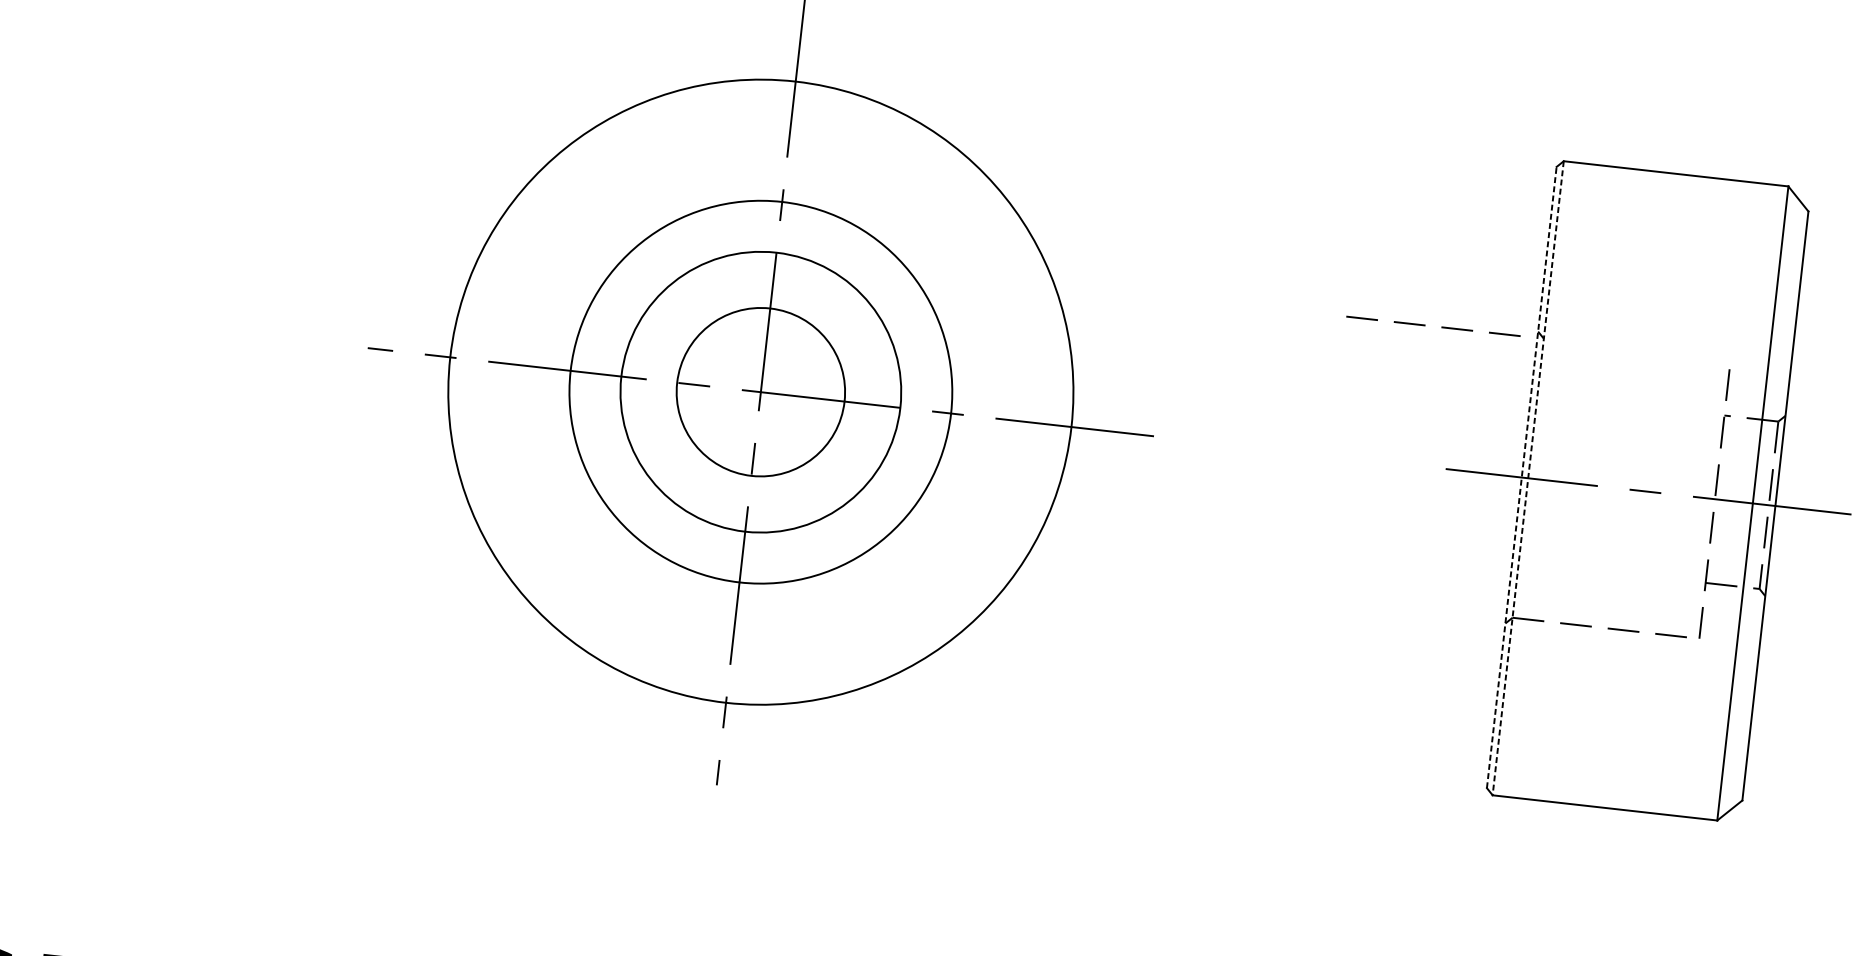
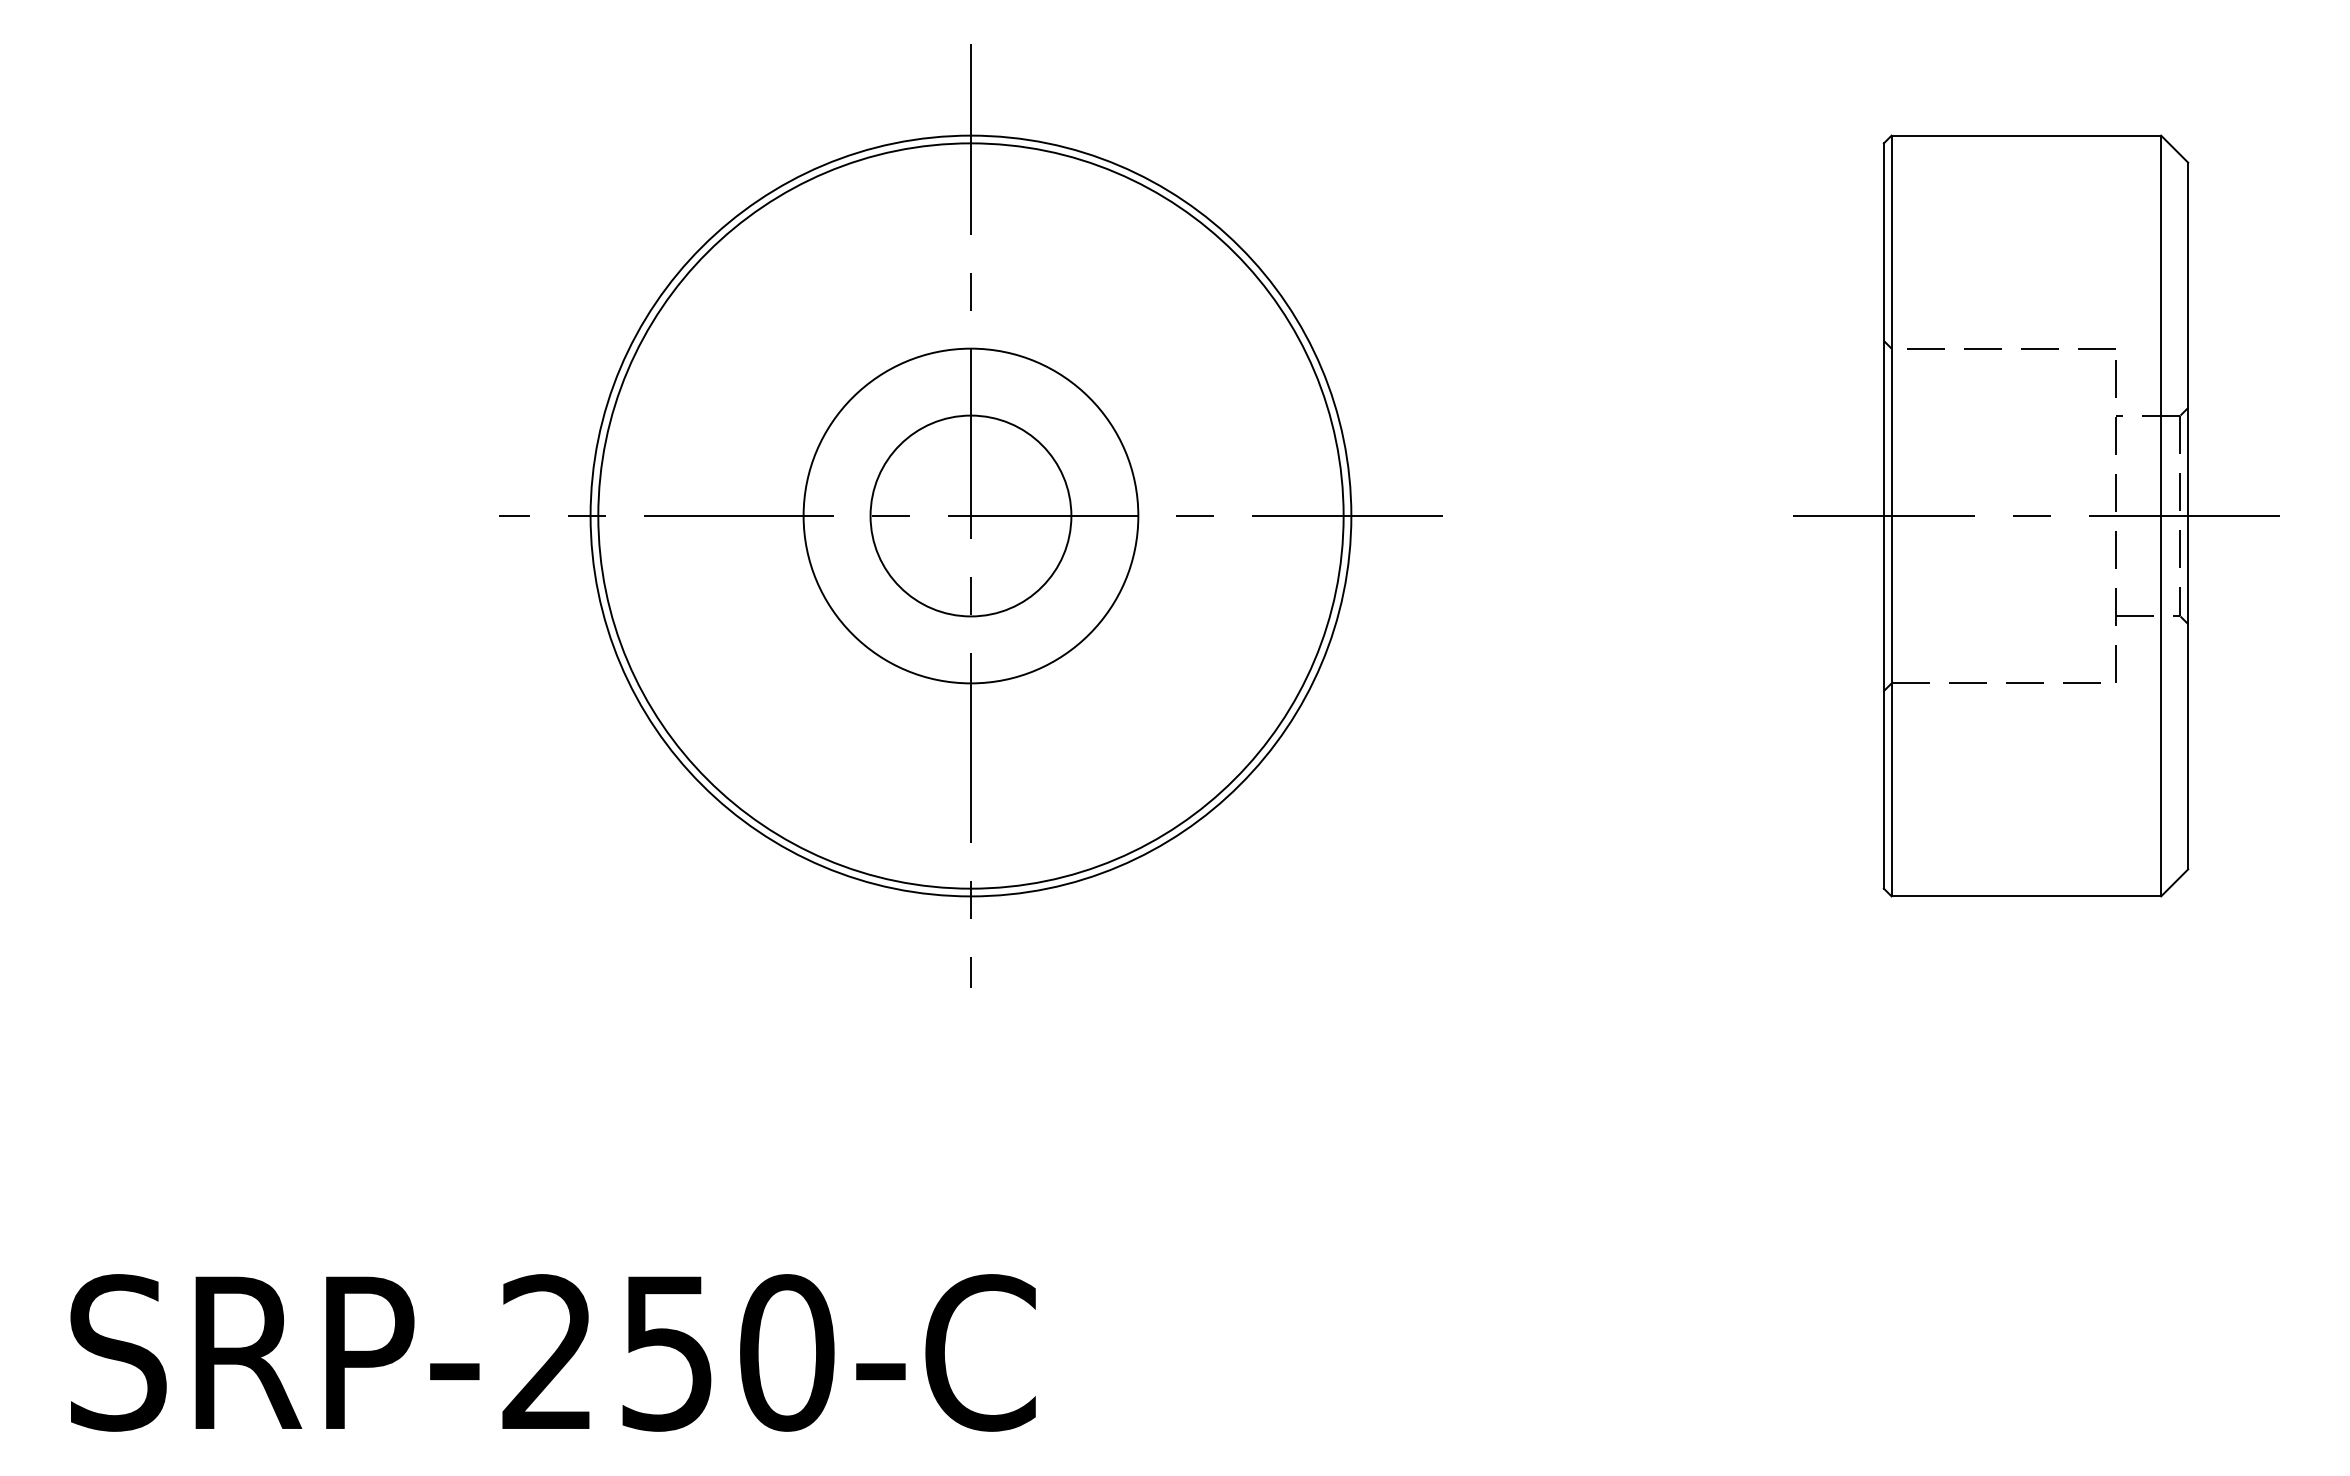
line: (1425, 325) -> (2001, 348), moved
circle: (760, 391) -> (970, 515), size x1.67
line: (1521, 477) -> (1883, 516), dashed -> solid
line: (1528, 478) -> (1891, 516), dashed -> solid

